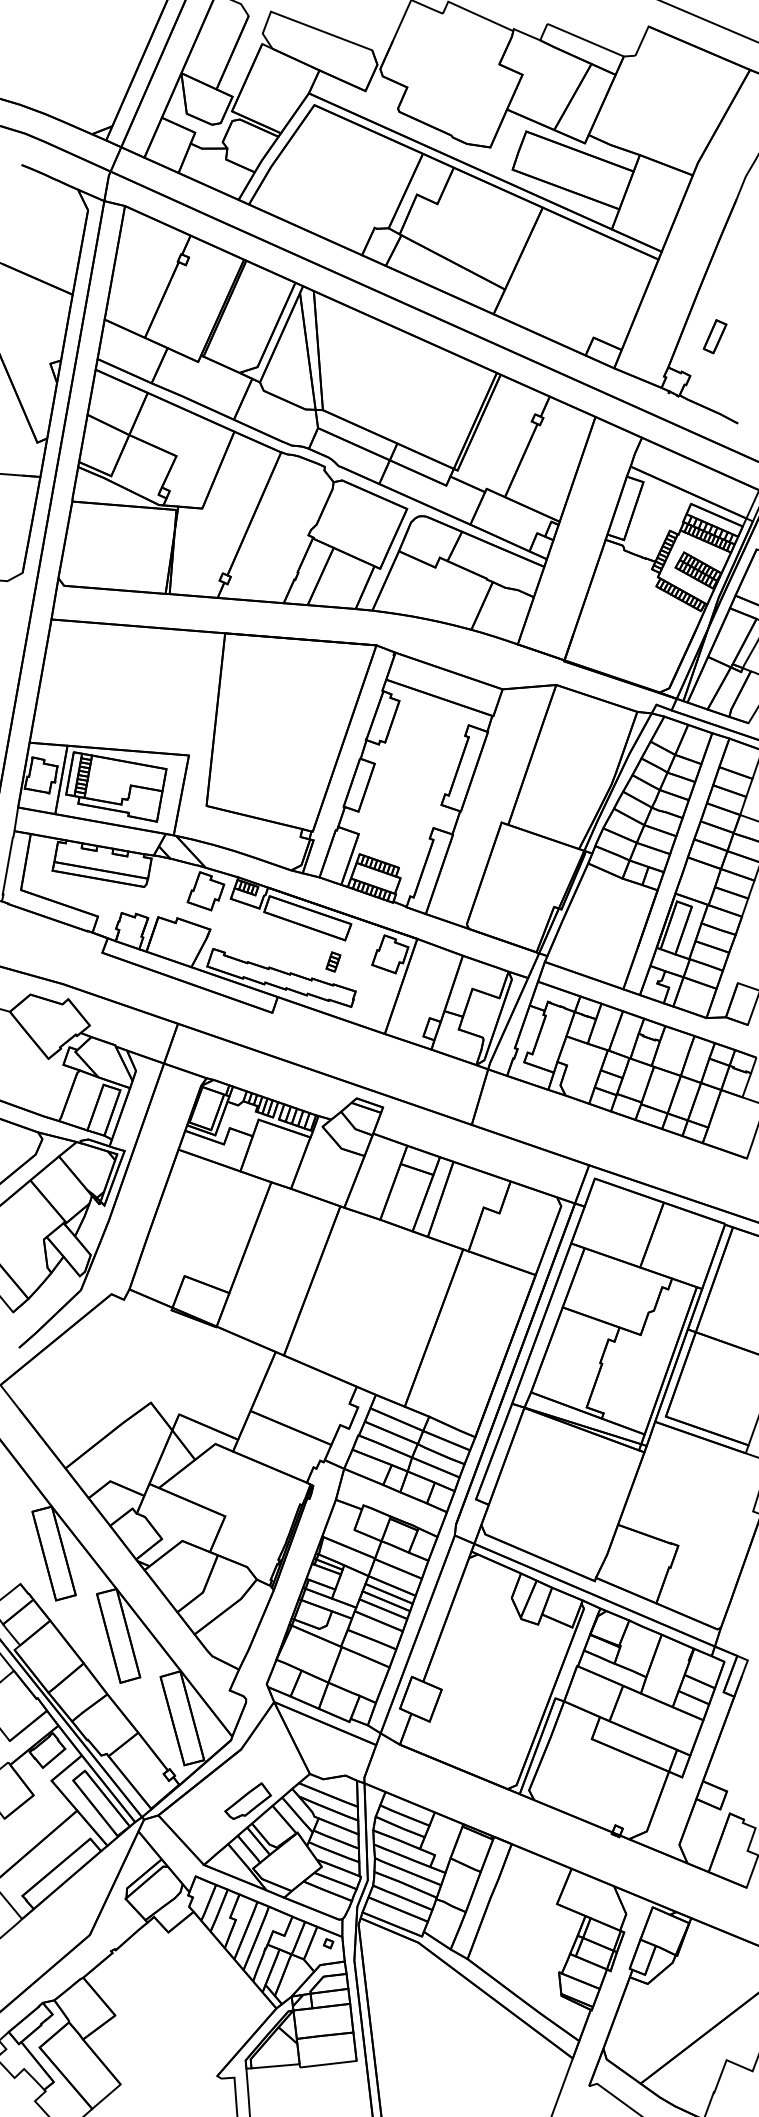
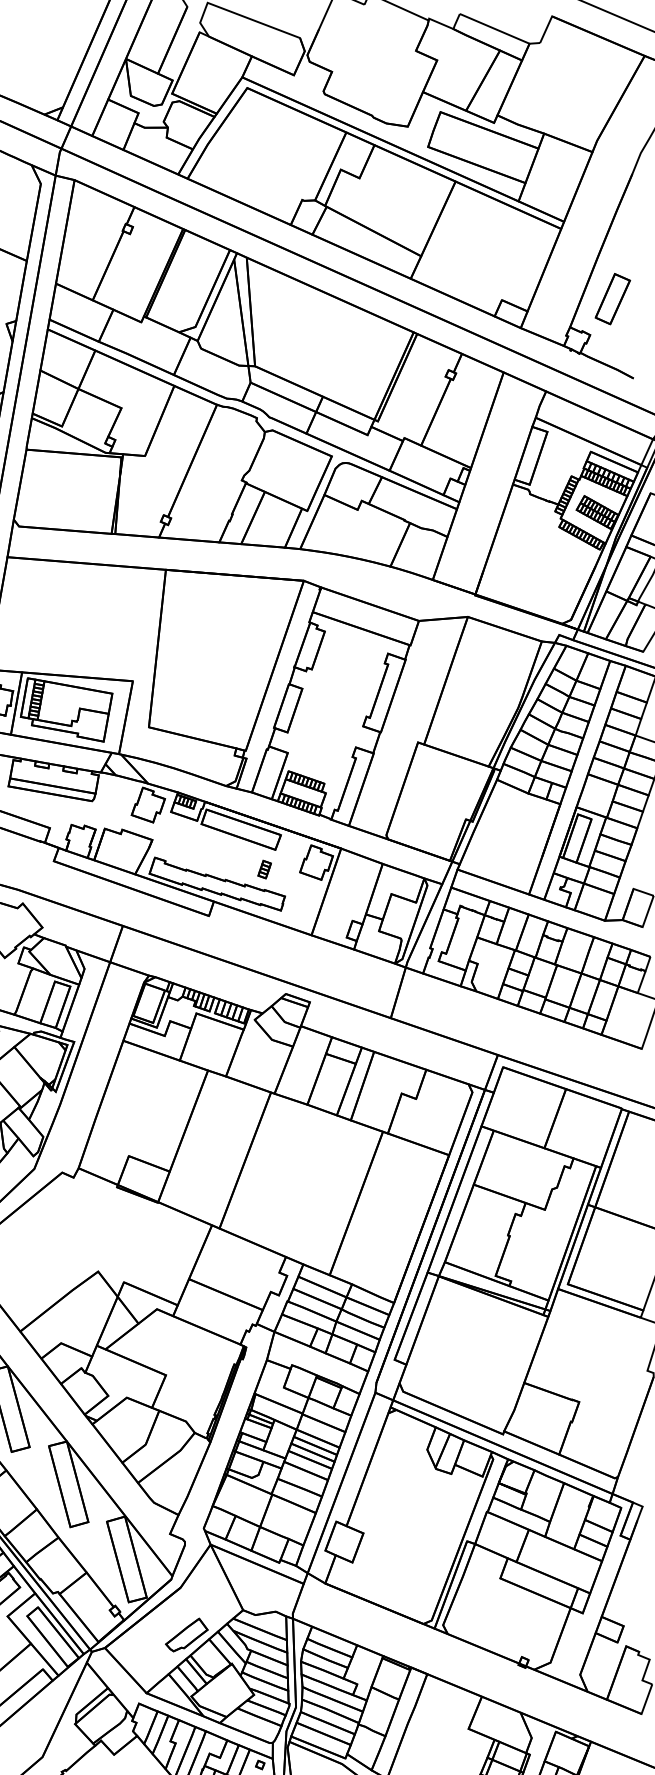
part: (714, 336) -> (612, 299), size x1.67

